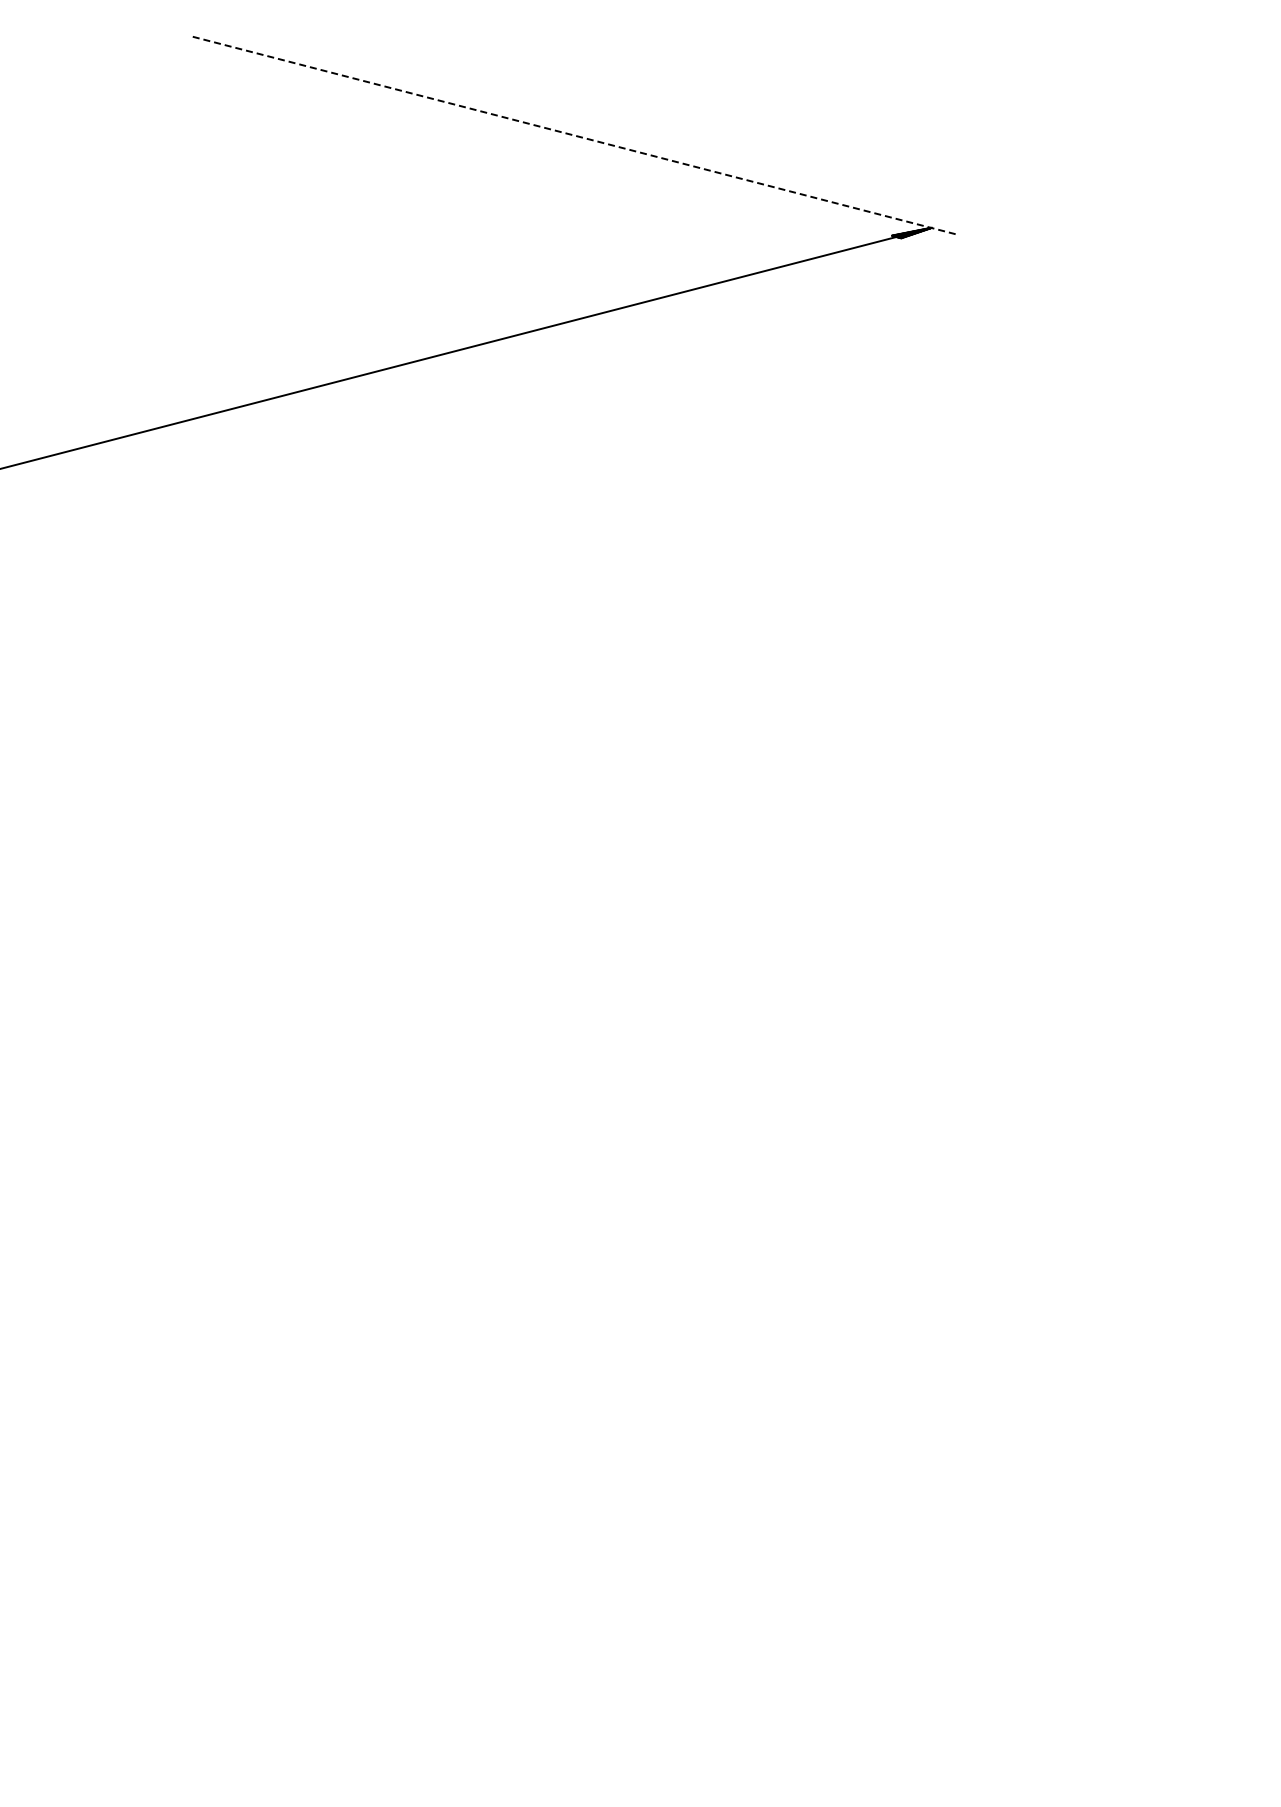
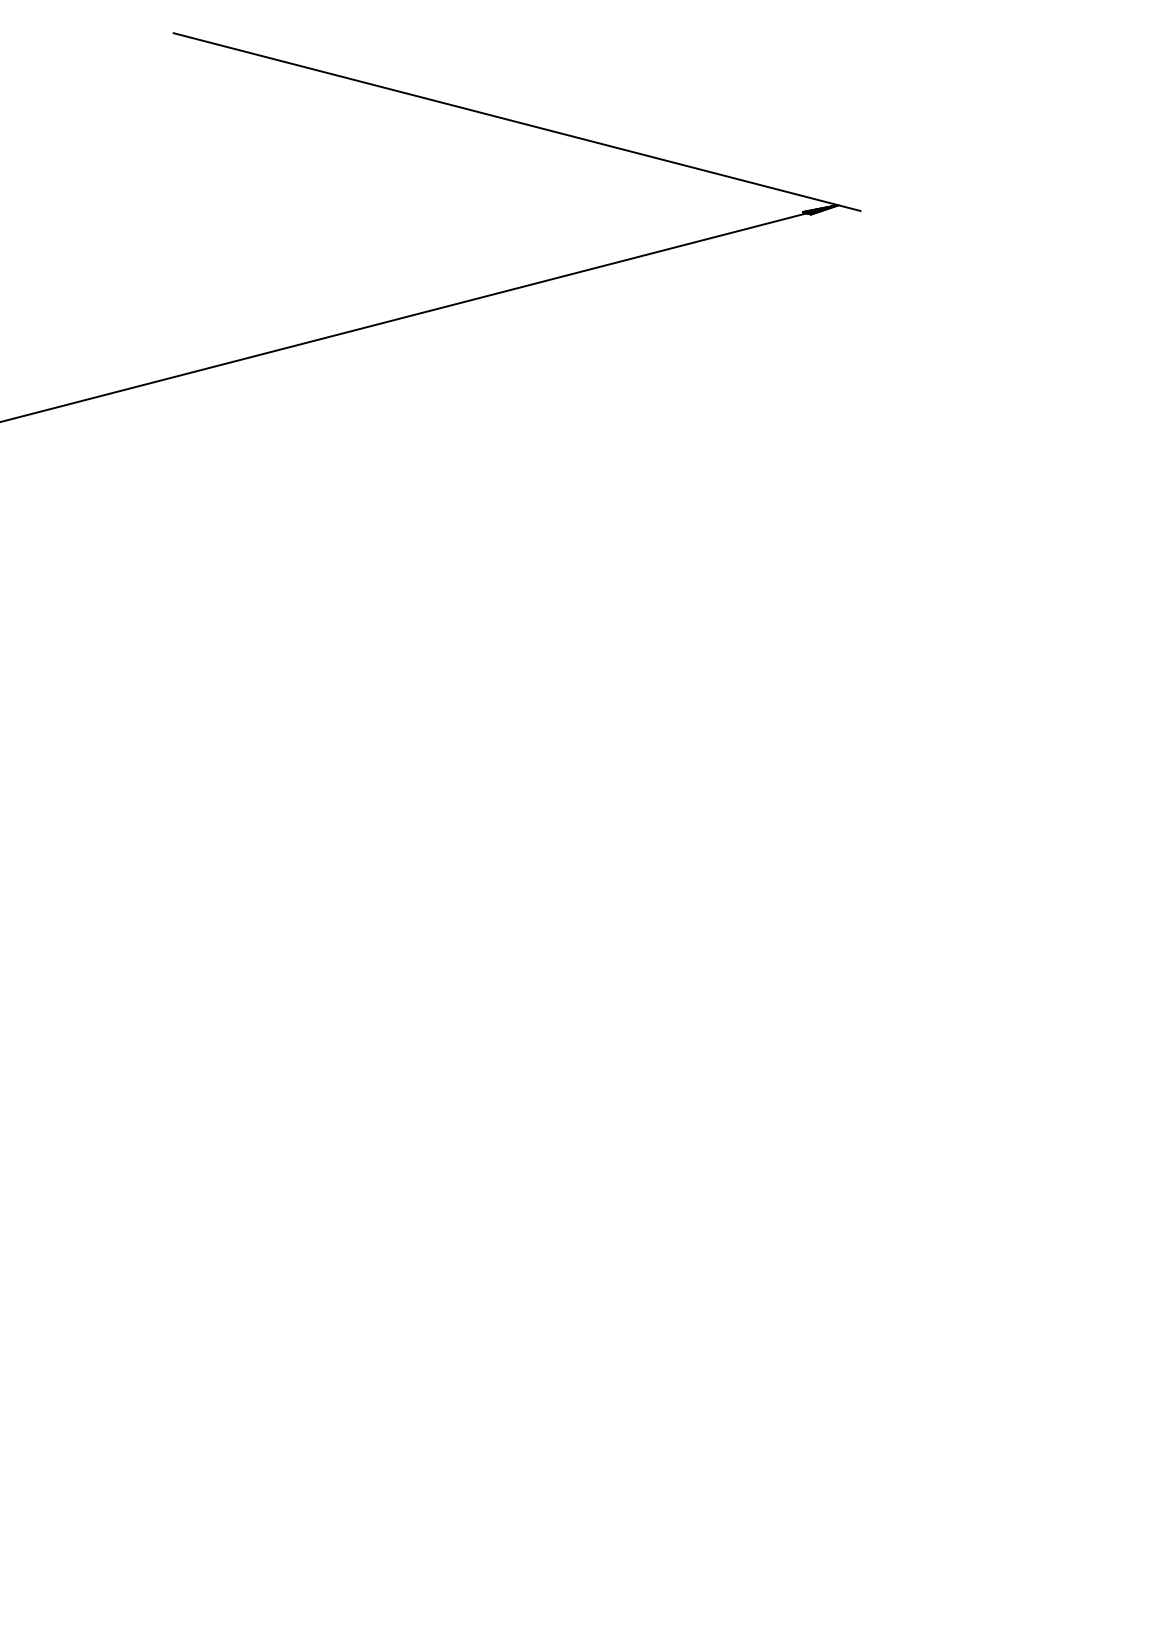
line: (574, 135) -> (517, 122), dashed -> solid

